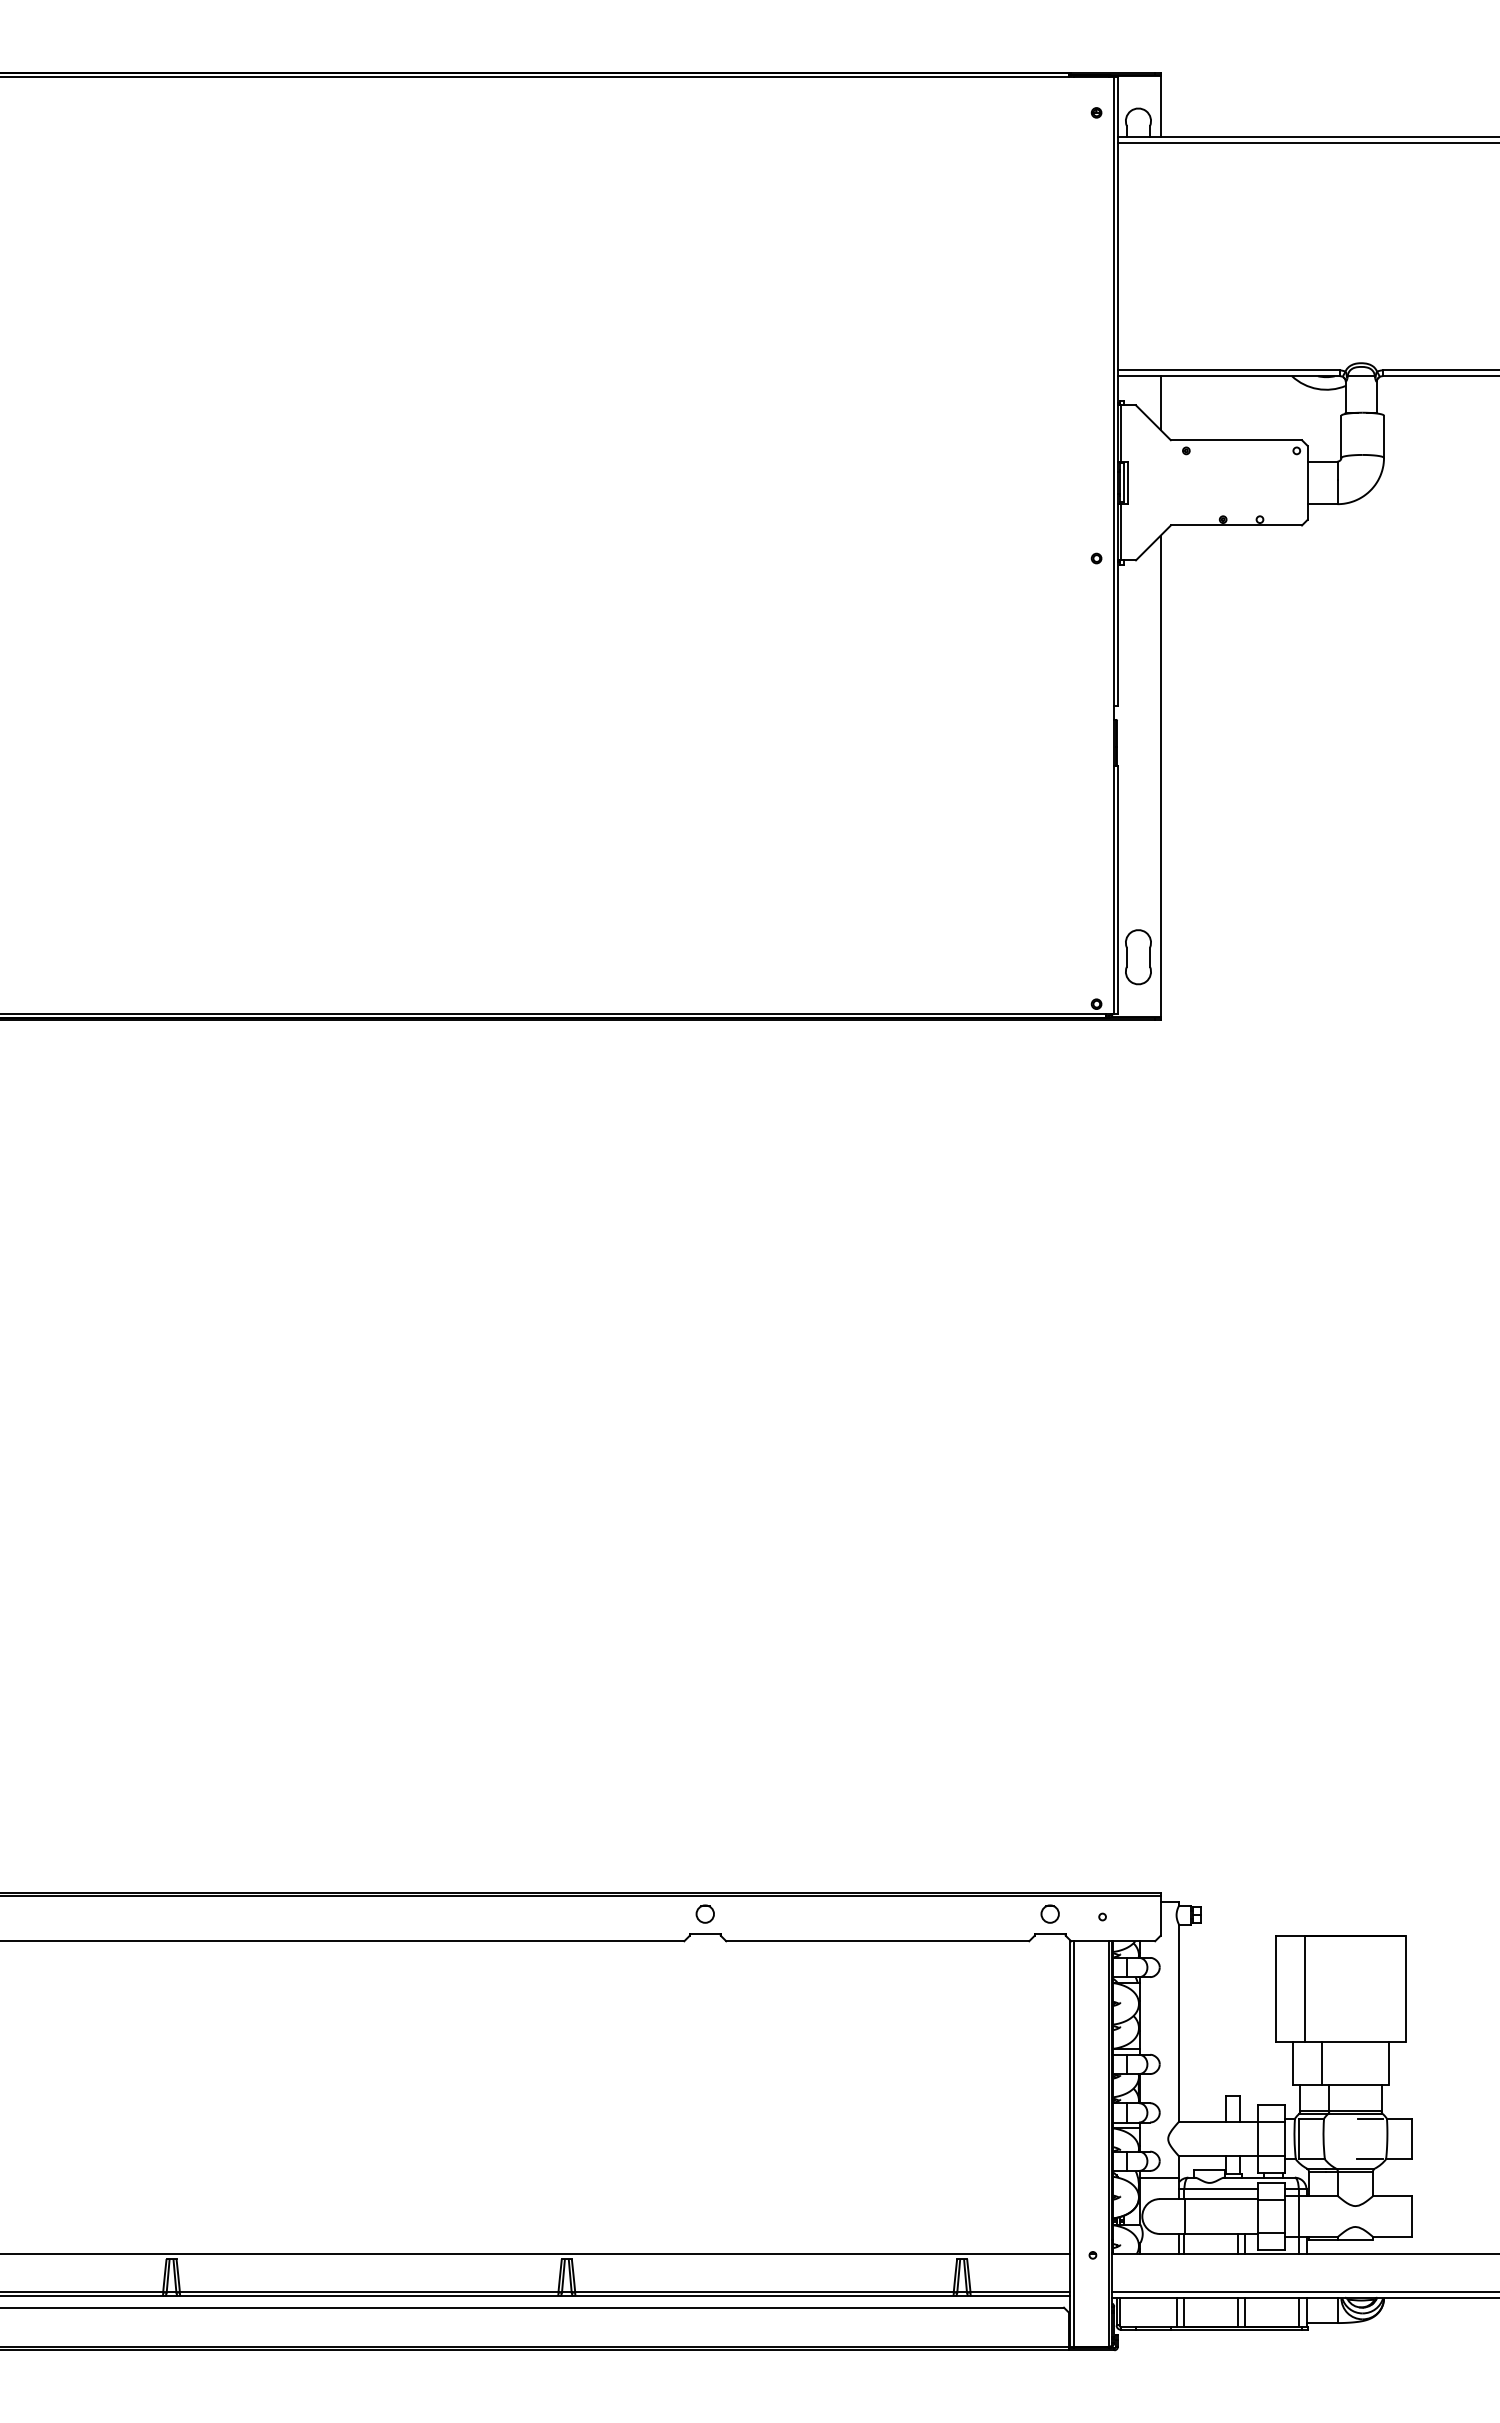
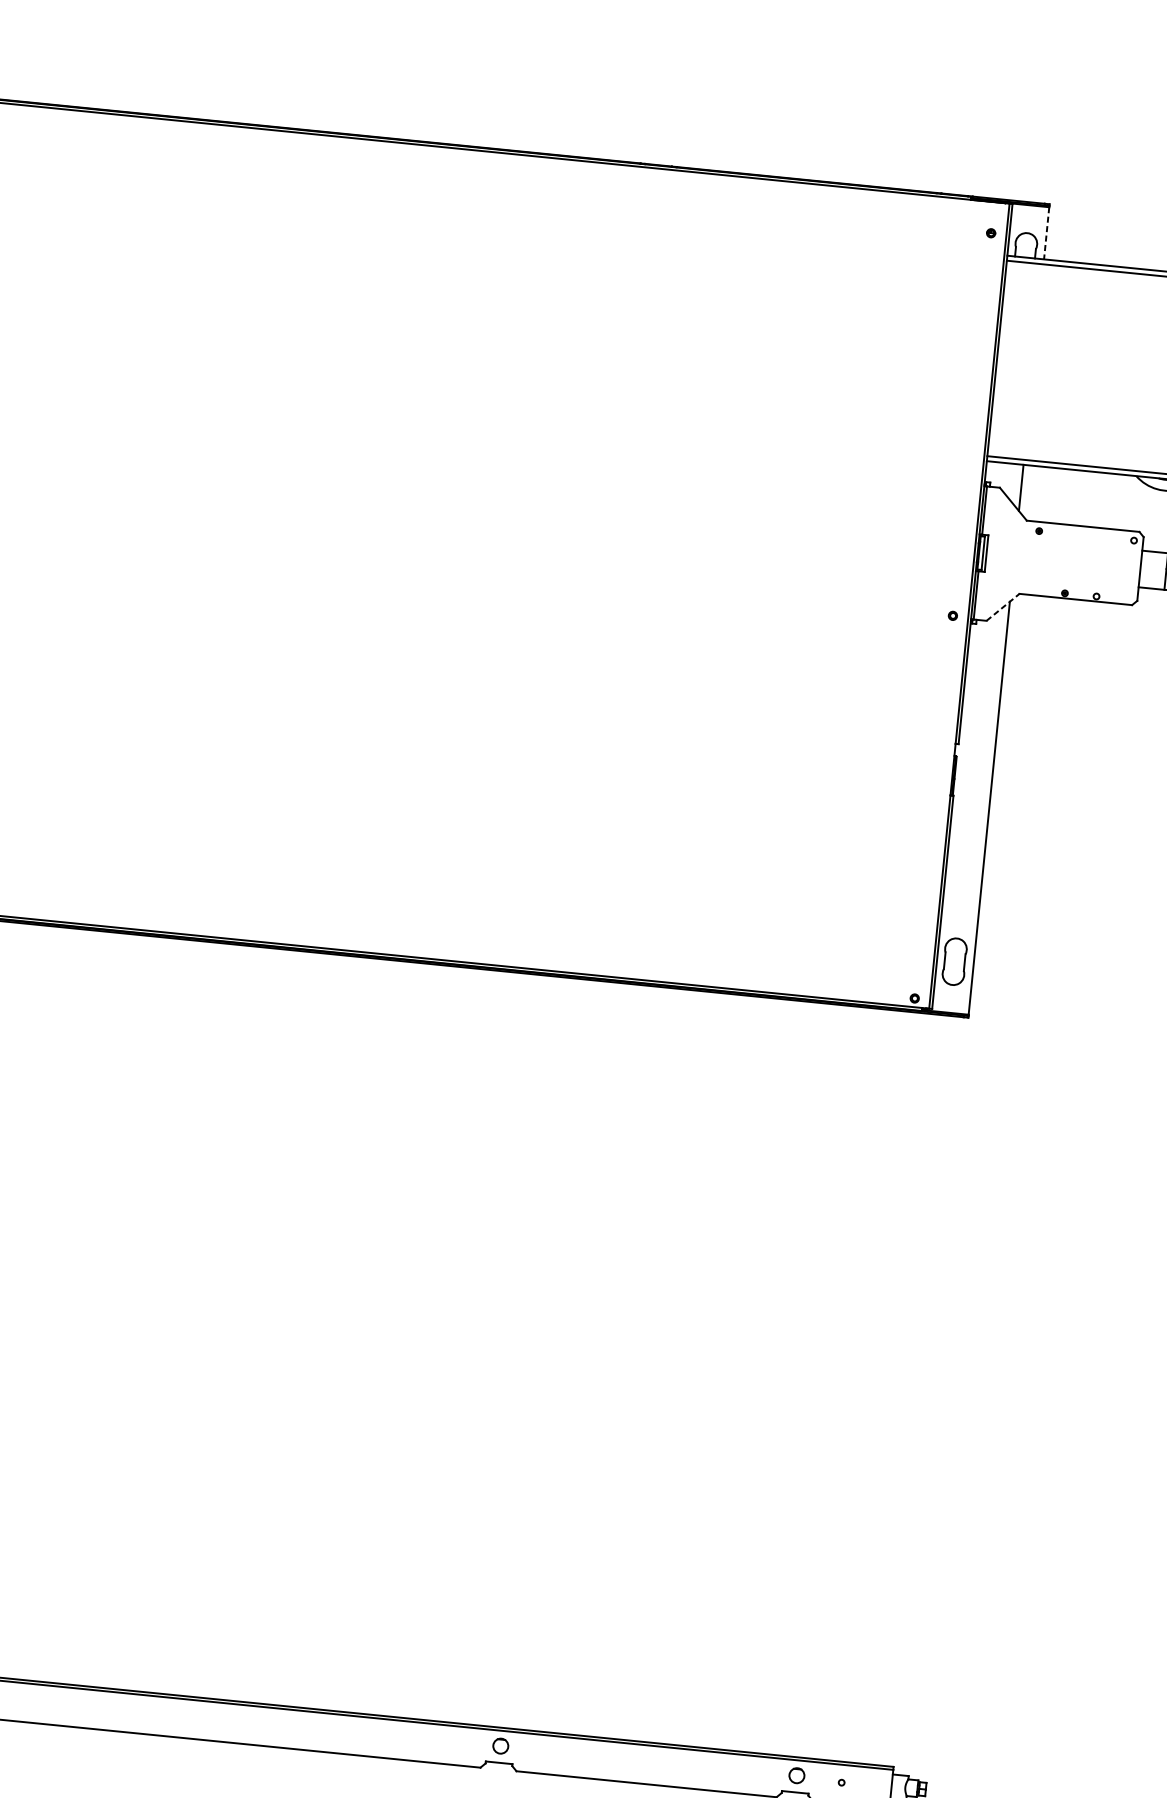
line: (1160, 107) -> (1046, 234), solid -> dashed
line: (1153, 542) -> (1003, 606), solid -> dashed

